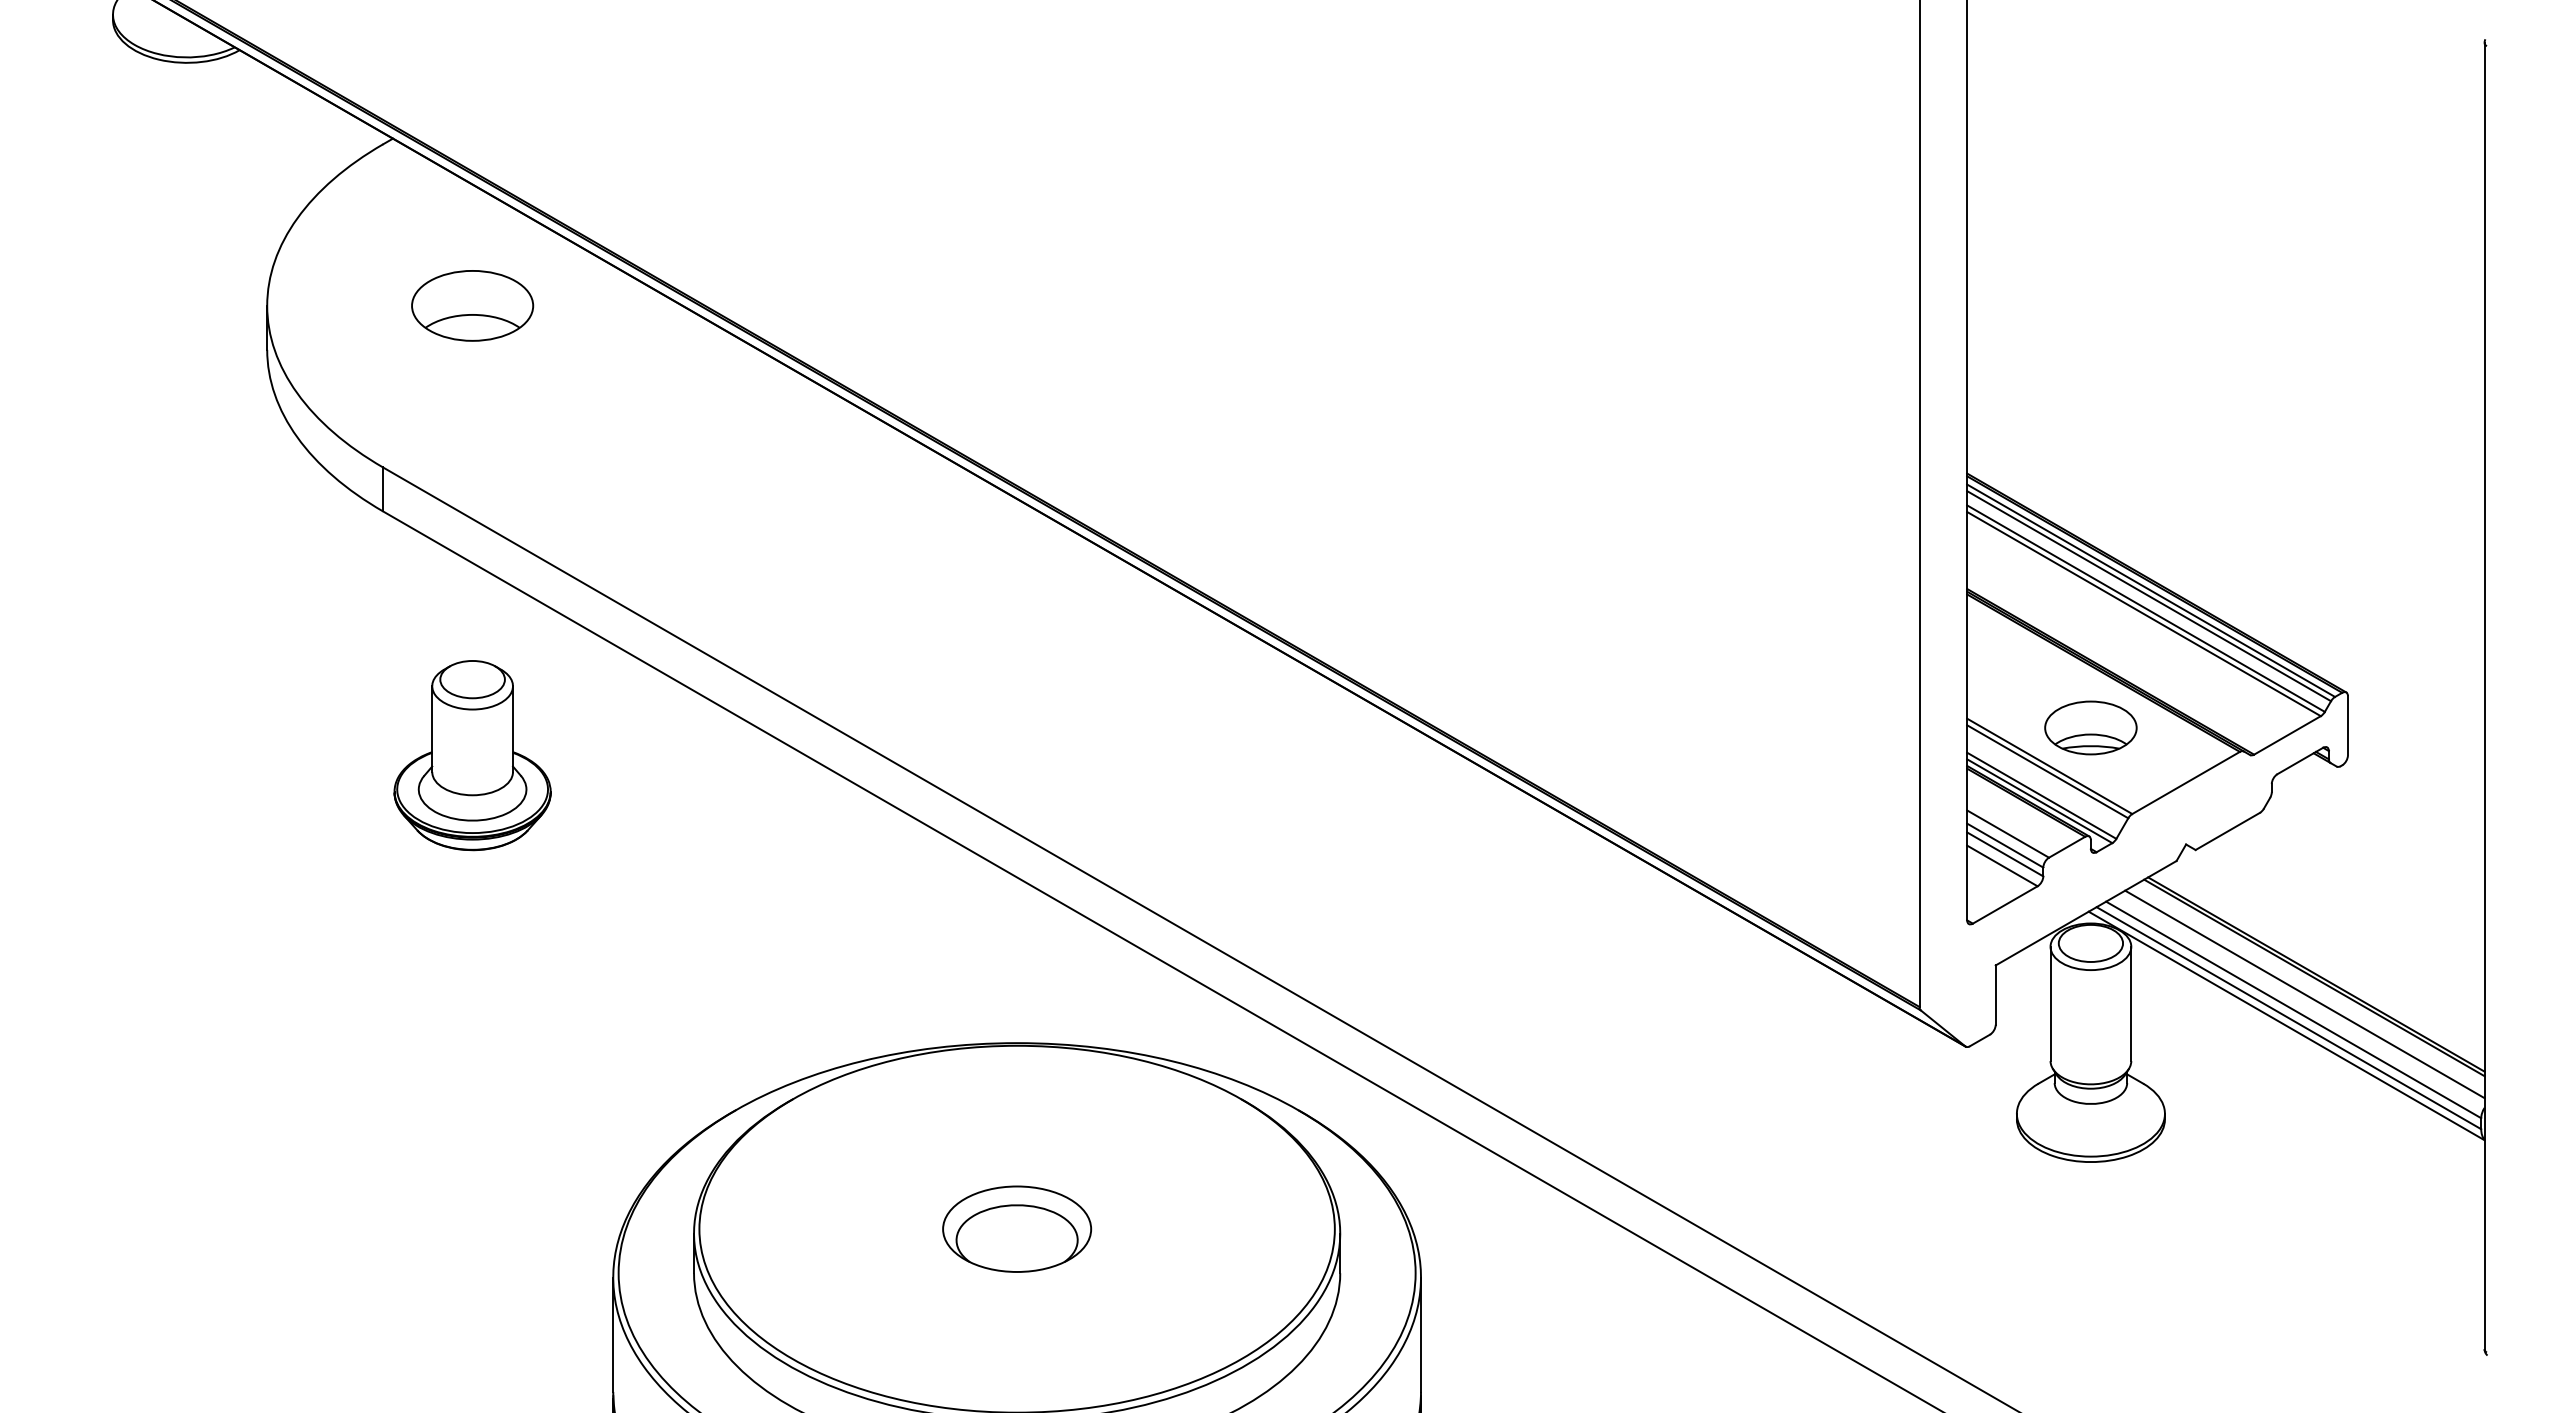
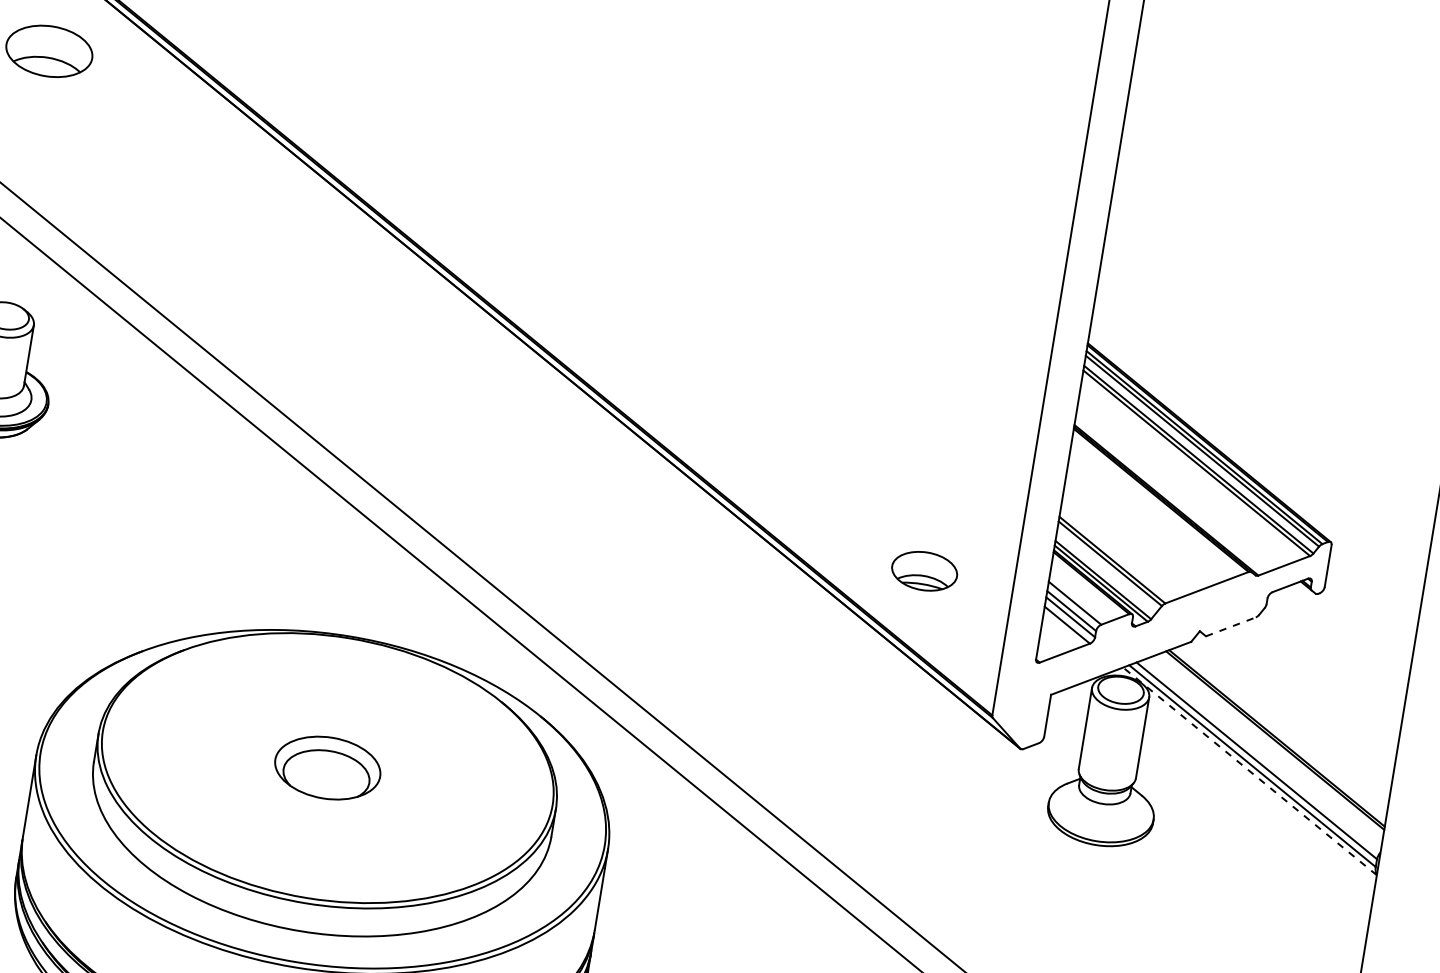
part: (2090, 727) -> (924, 570), moved
line: (2228, 831) -> (1231, 627), solid -> dashed
line: (2304, 994) -> (1266, 751), removed
line: (2286, 1025) -> (1249, 771), solid -> dashed

